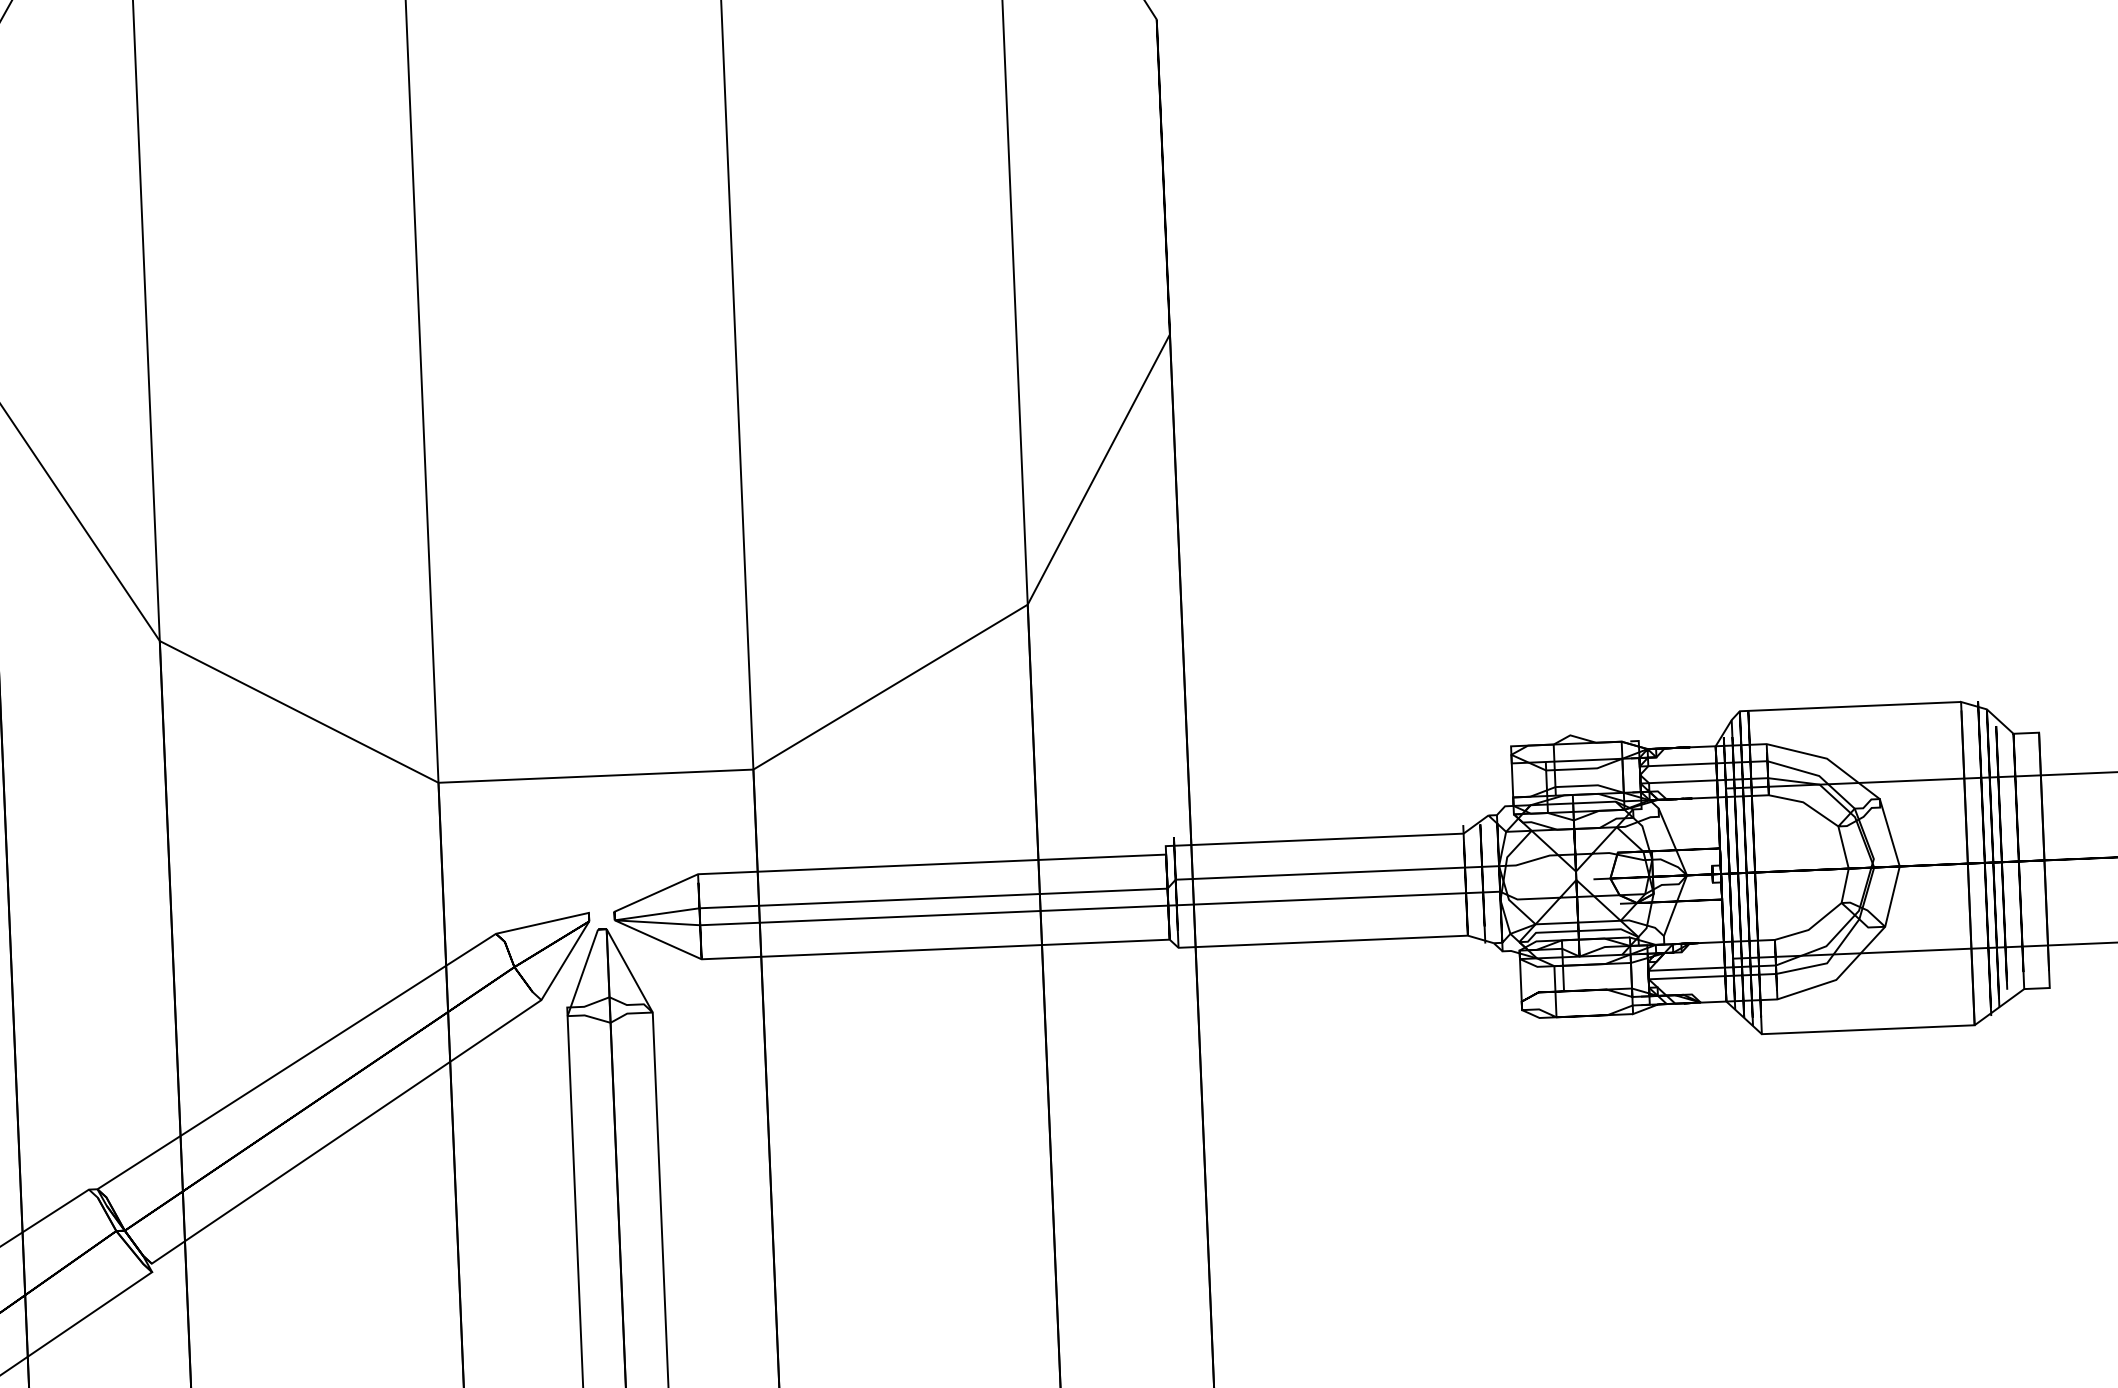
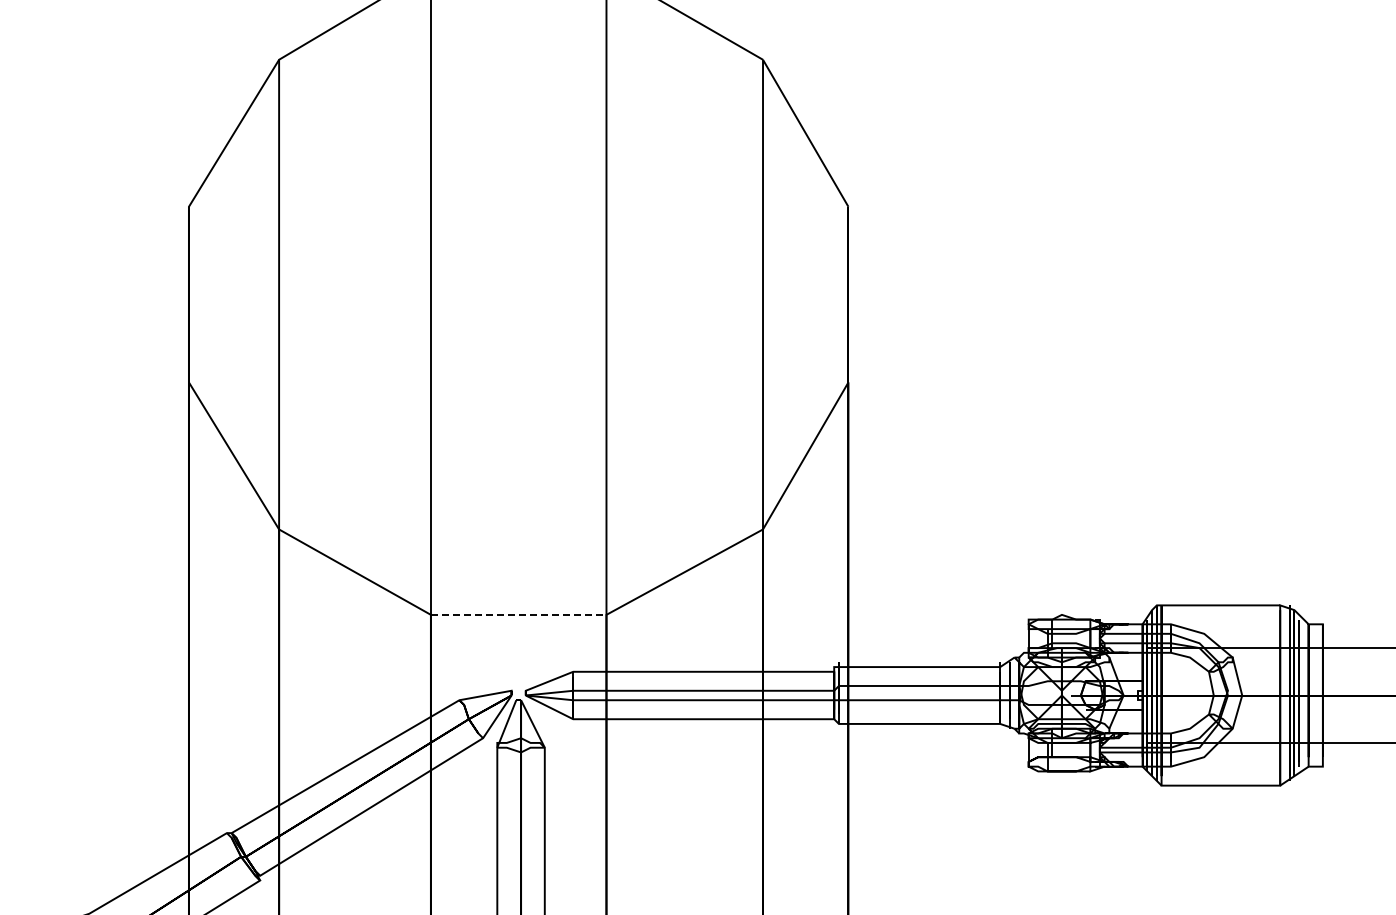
line: (595, 775) -> (518, 614), solid -> dashed

